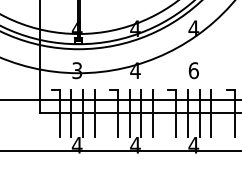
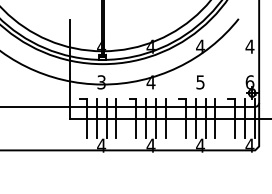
text: (193, 70) -> (200, 82), 6 -> 5

